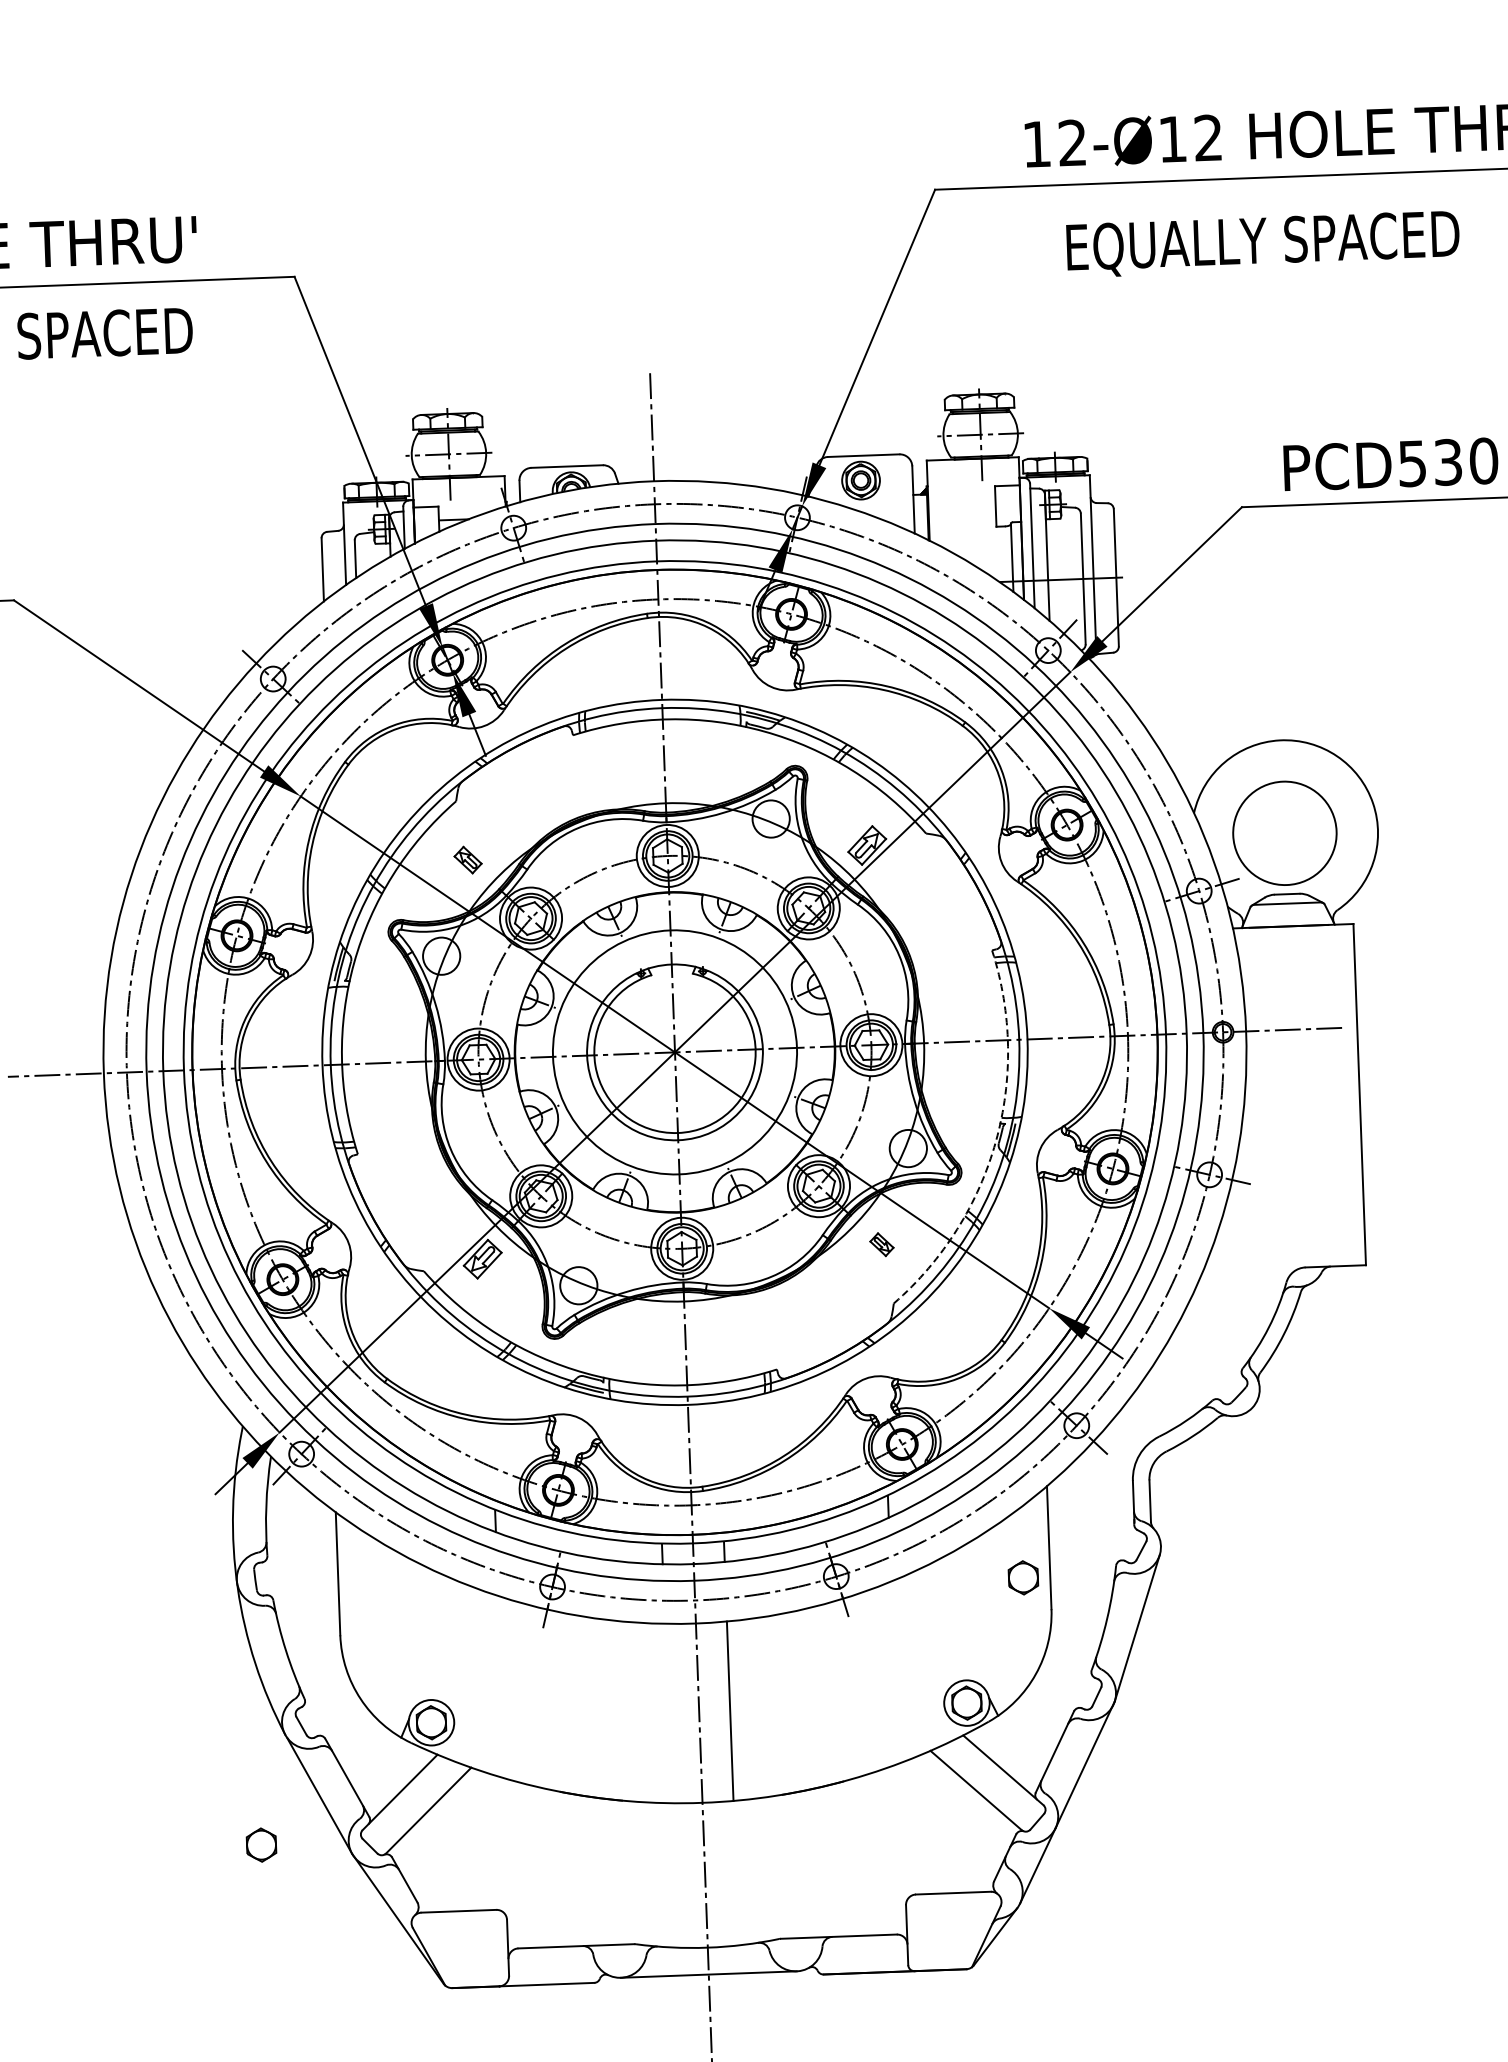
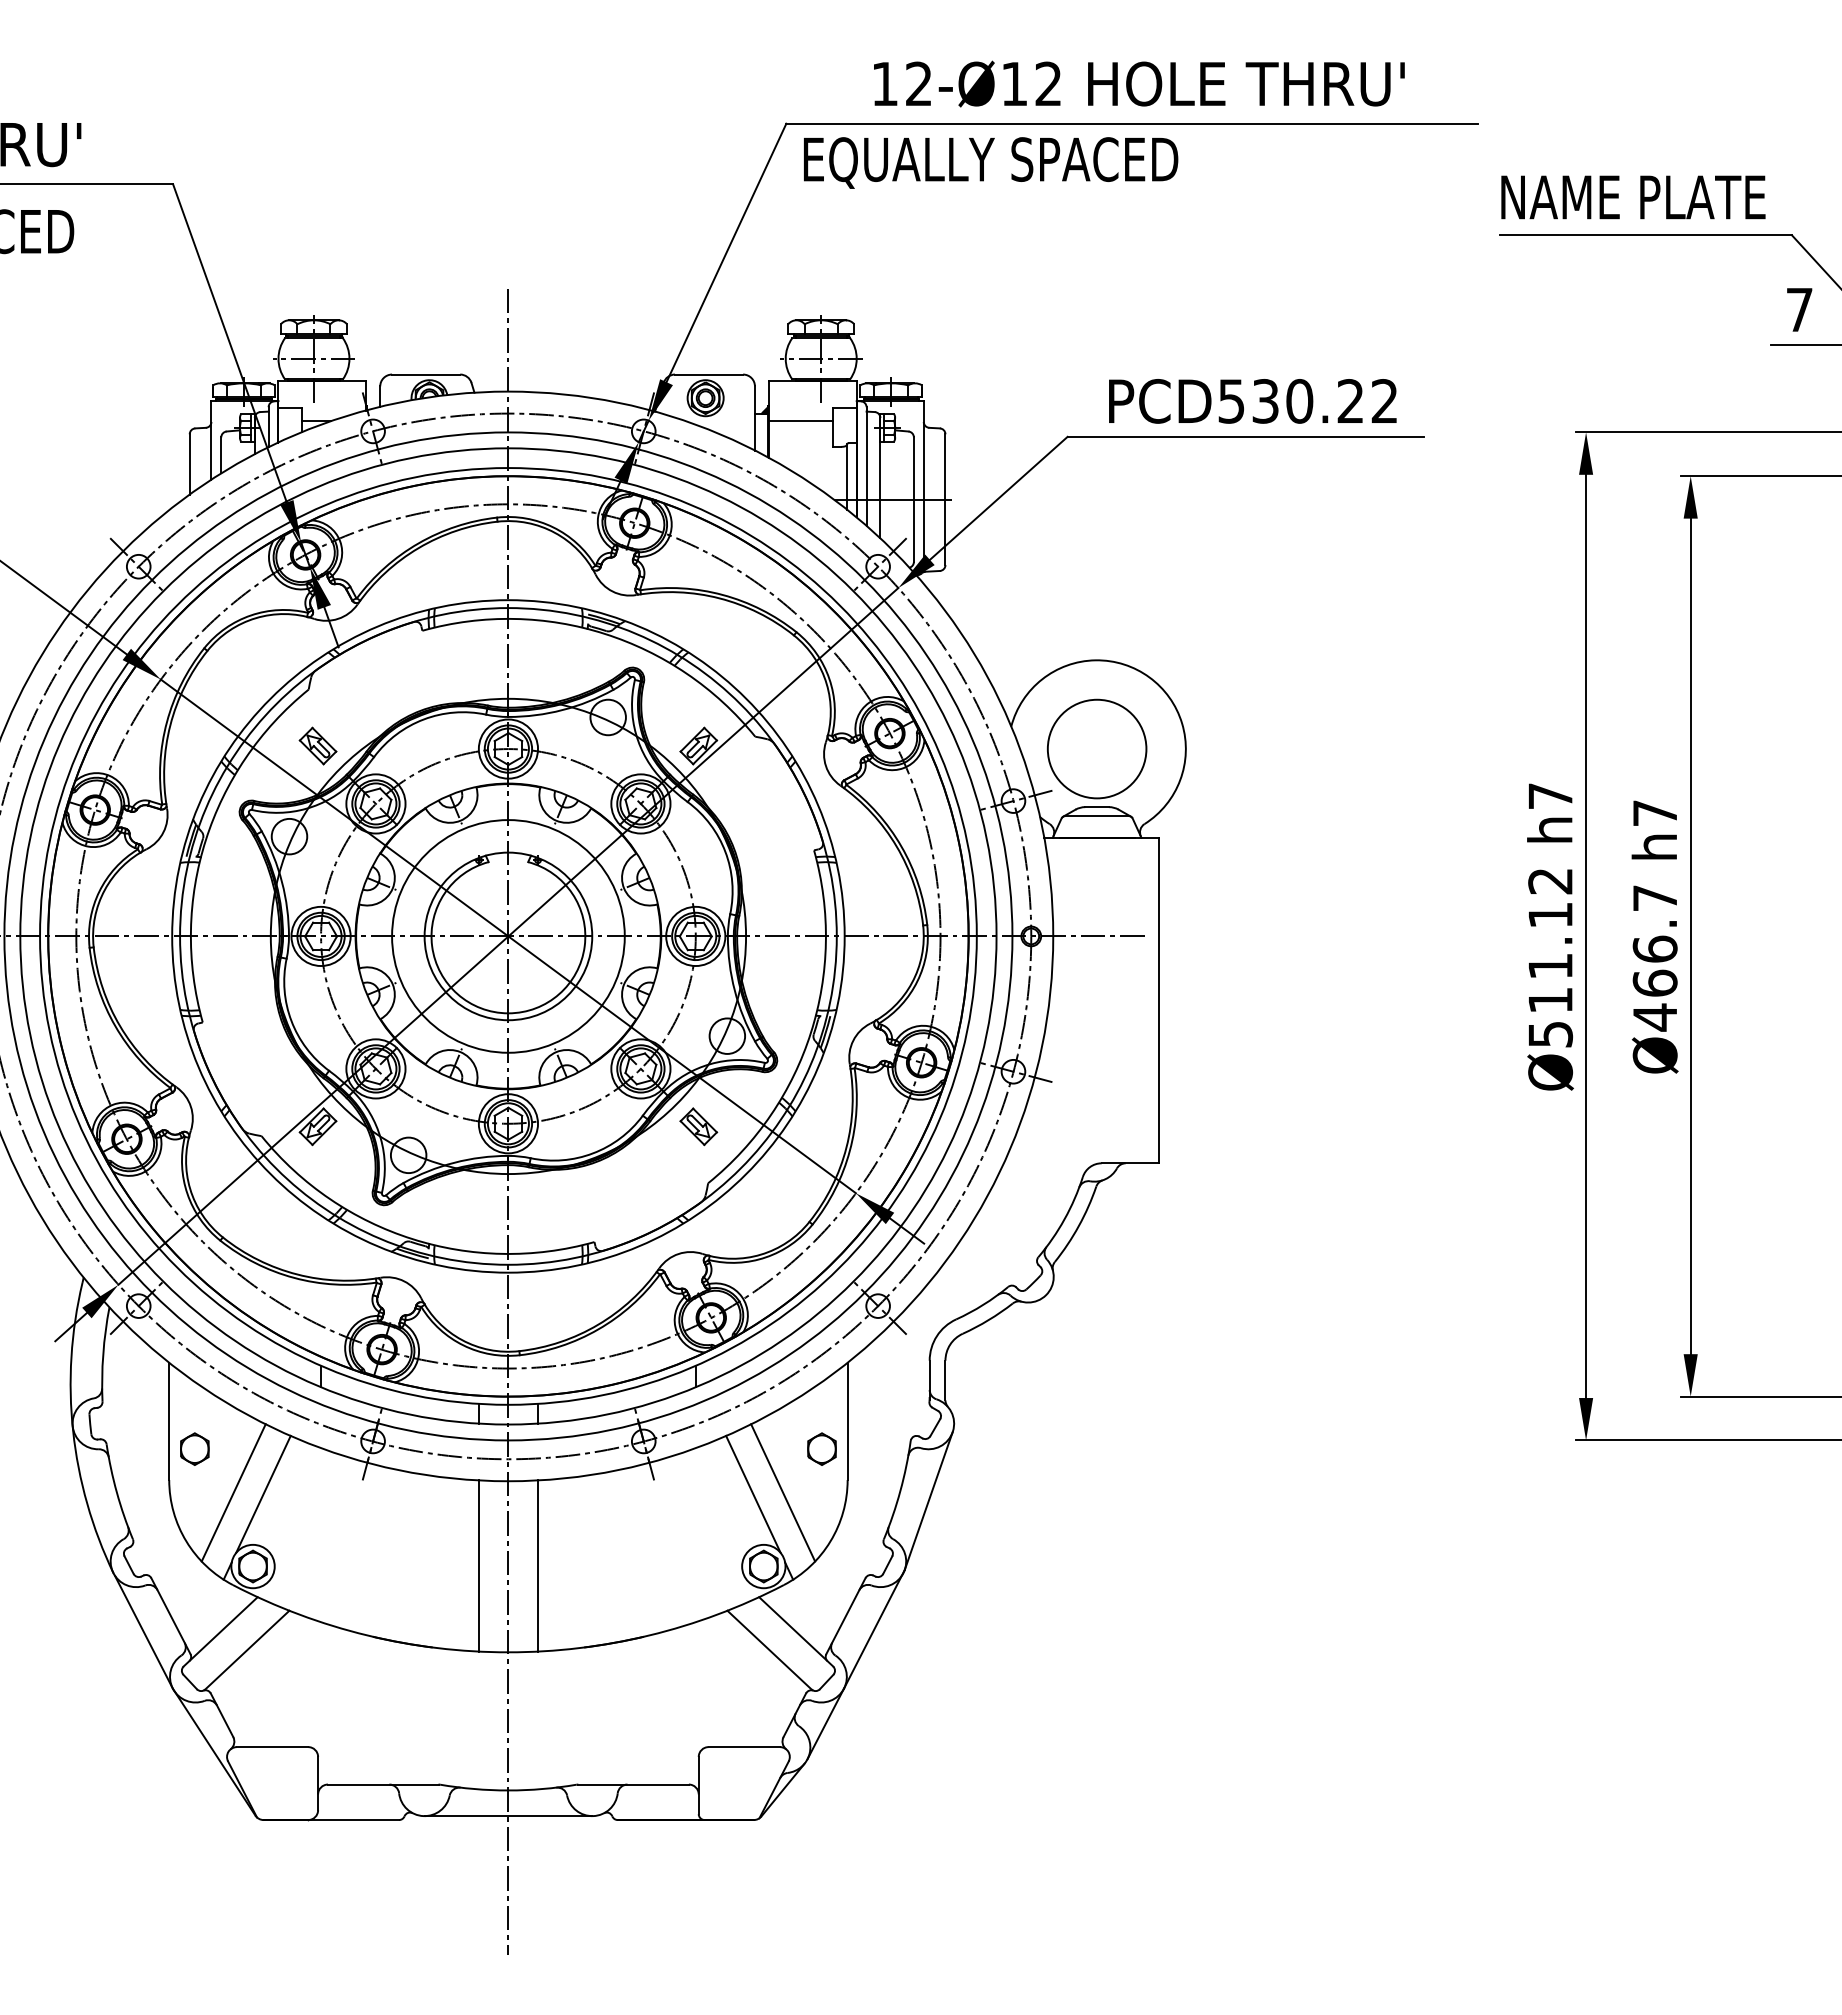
text: (1263, 243) -> (991, 162), moved
line: (961, 501) -> (800, 421), added
part: (467, 859) -> (317, 745), size x1.43
arc: (996, 1141) -> (811, 1032), dashed -> solid
part: (881, 1244) -> (698, 1126), size x1.67
line: (984, 1624) -> (783, 1492), added
line: (953, 1626) -> (753, 1493), added
line: (408, 1645) -> (233, 1492), added
line: (439, 1645) -> (263, 1493), added
line: (667, 1712) -> (478, 1565), added
part: (261, 1844) -> (194, 1448), moved

